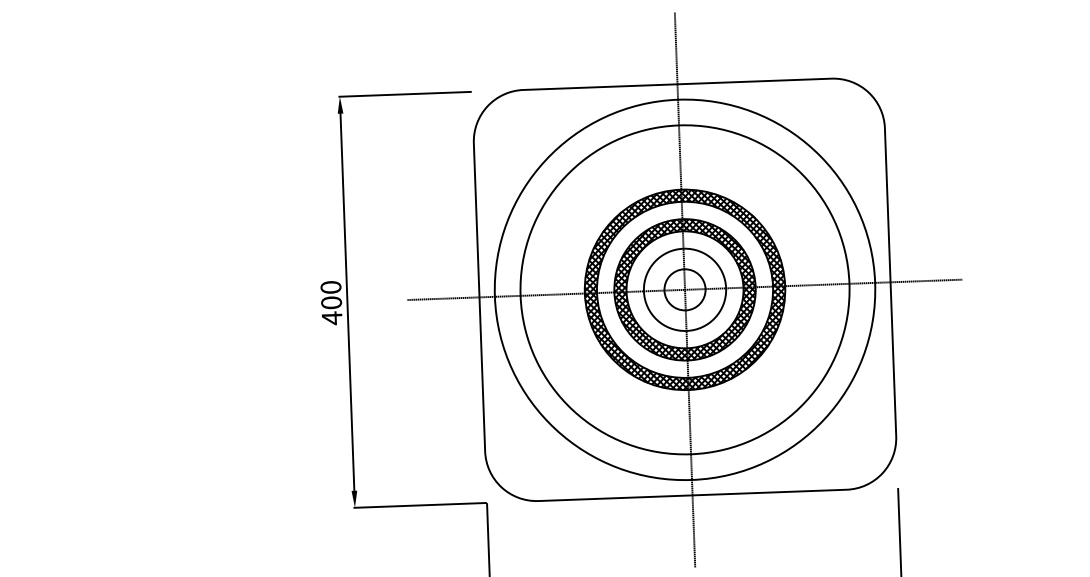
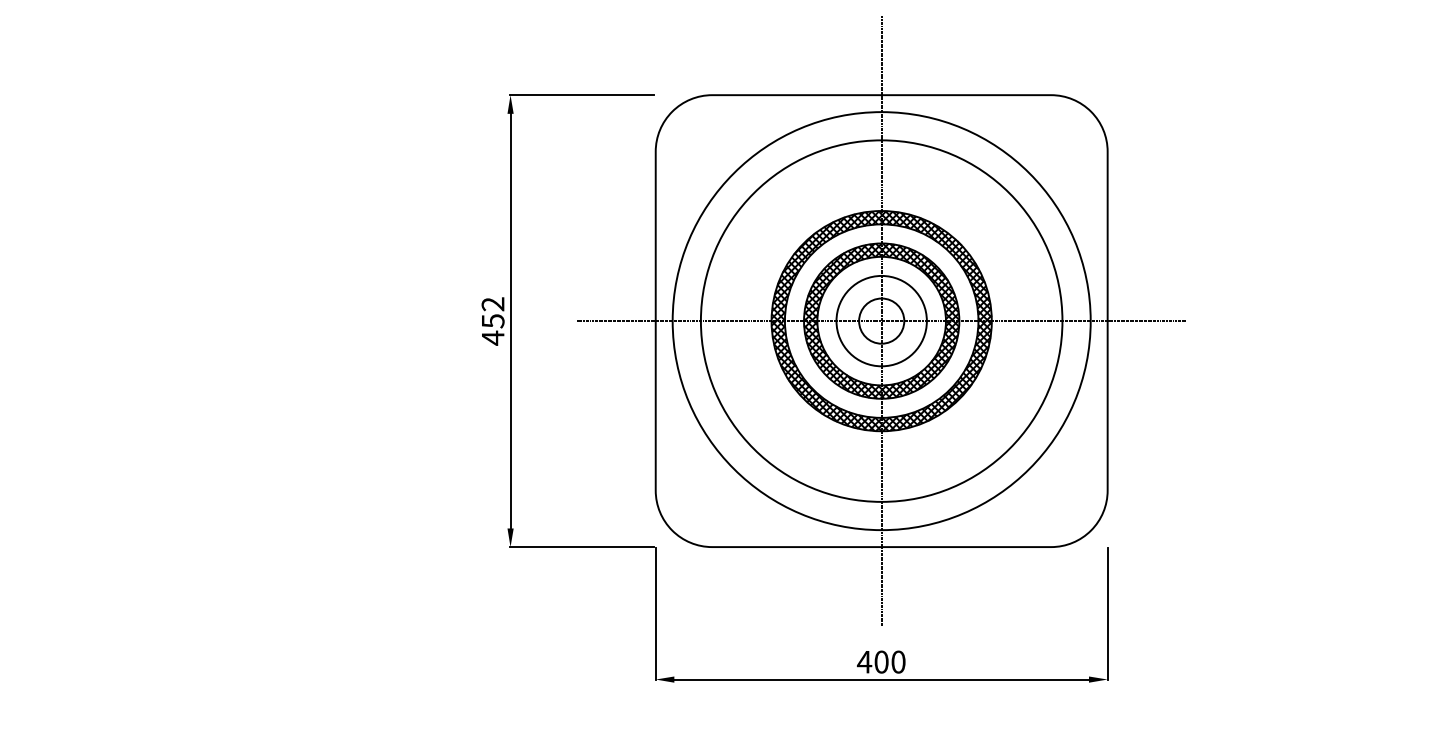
text: (330, 294) -> (492, 312), 400 -> 452

